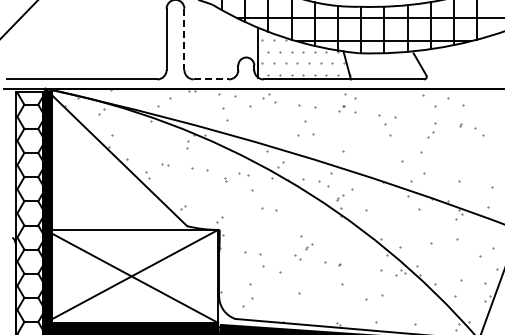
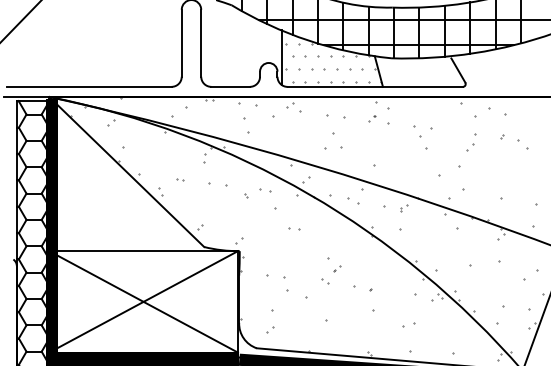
line: (184, 39) -> (201, 43), dashed -> solid
line: (211, 79) -> (230, 86), dashed -> solid
part: (340, 197) -> (404, 208), moved
part: (269, 209) -> (294, 228), size x0.62
part: (374, 297) -> (408, 324), size x0.62
part: (248, 301) -> (271, 329), size x0.62

